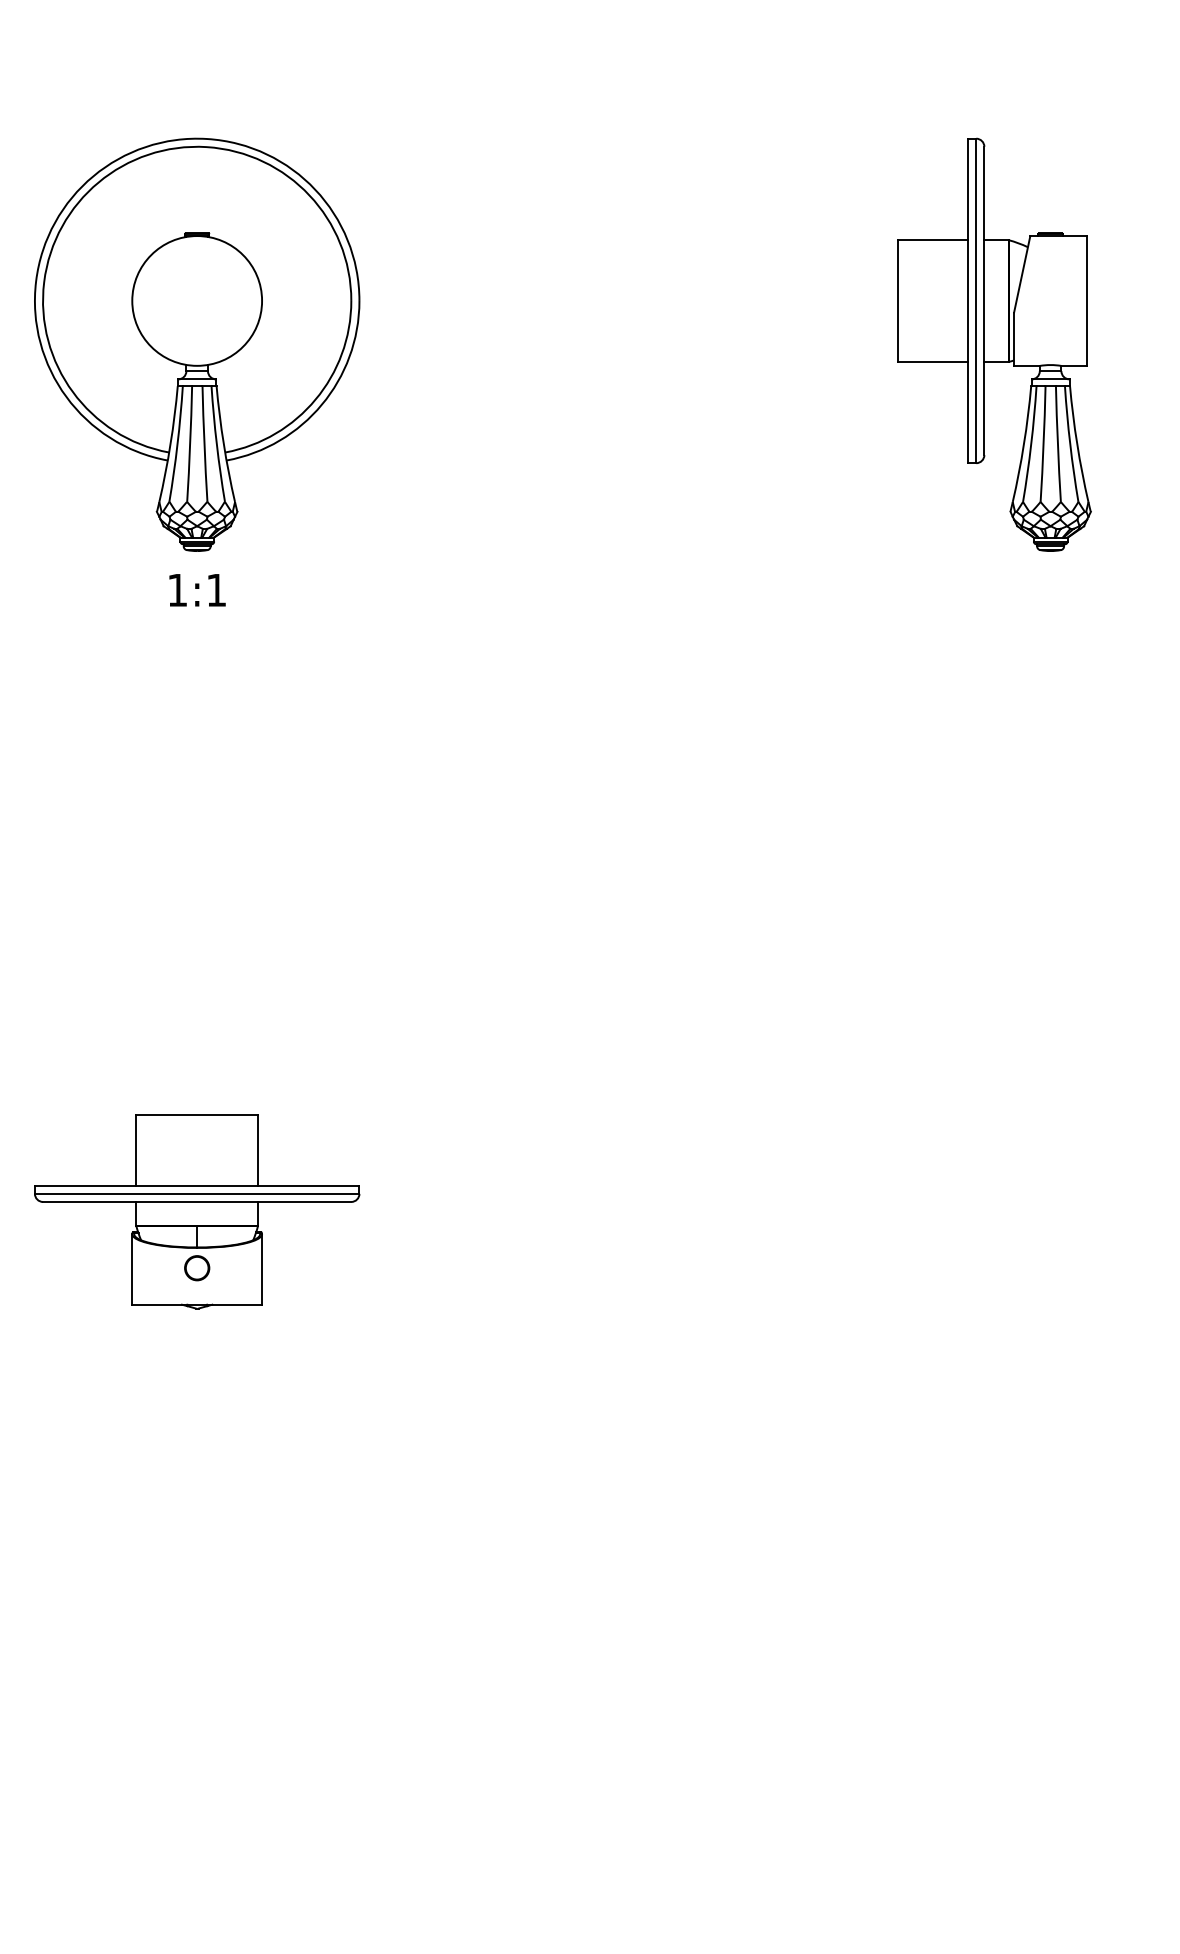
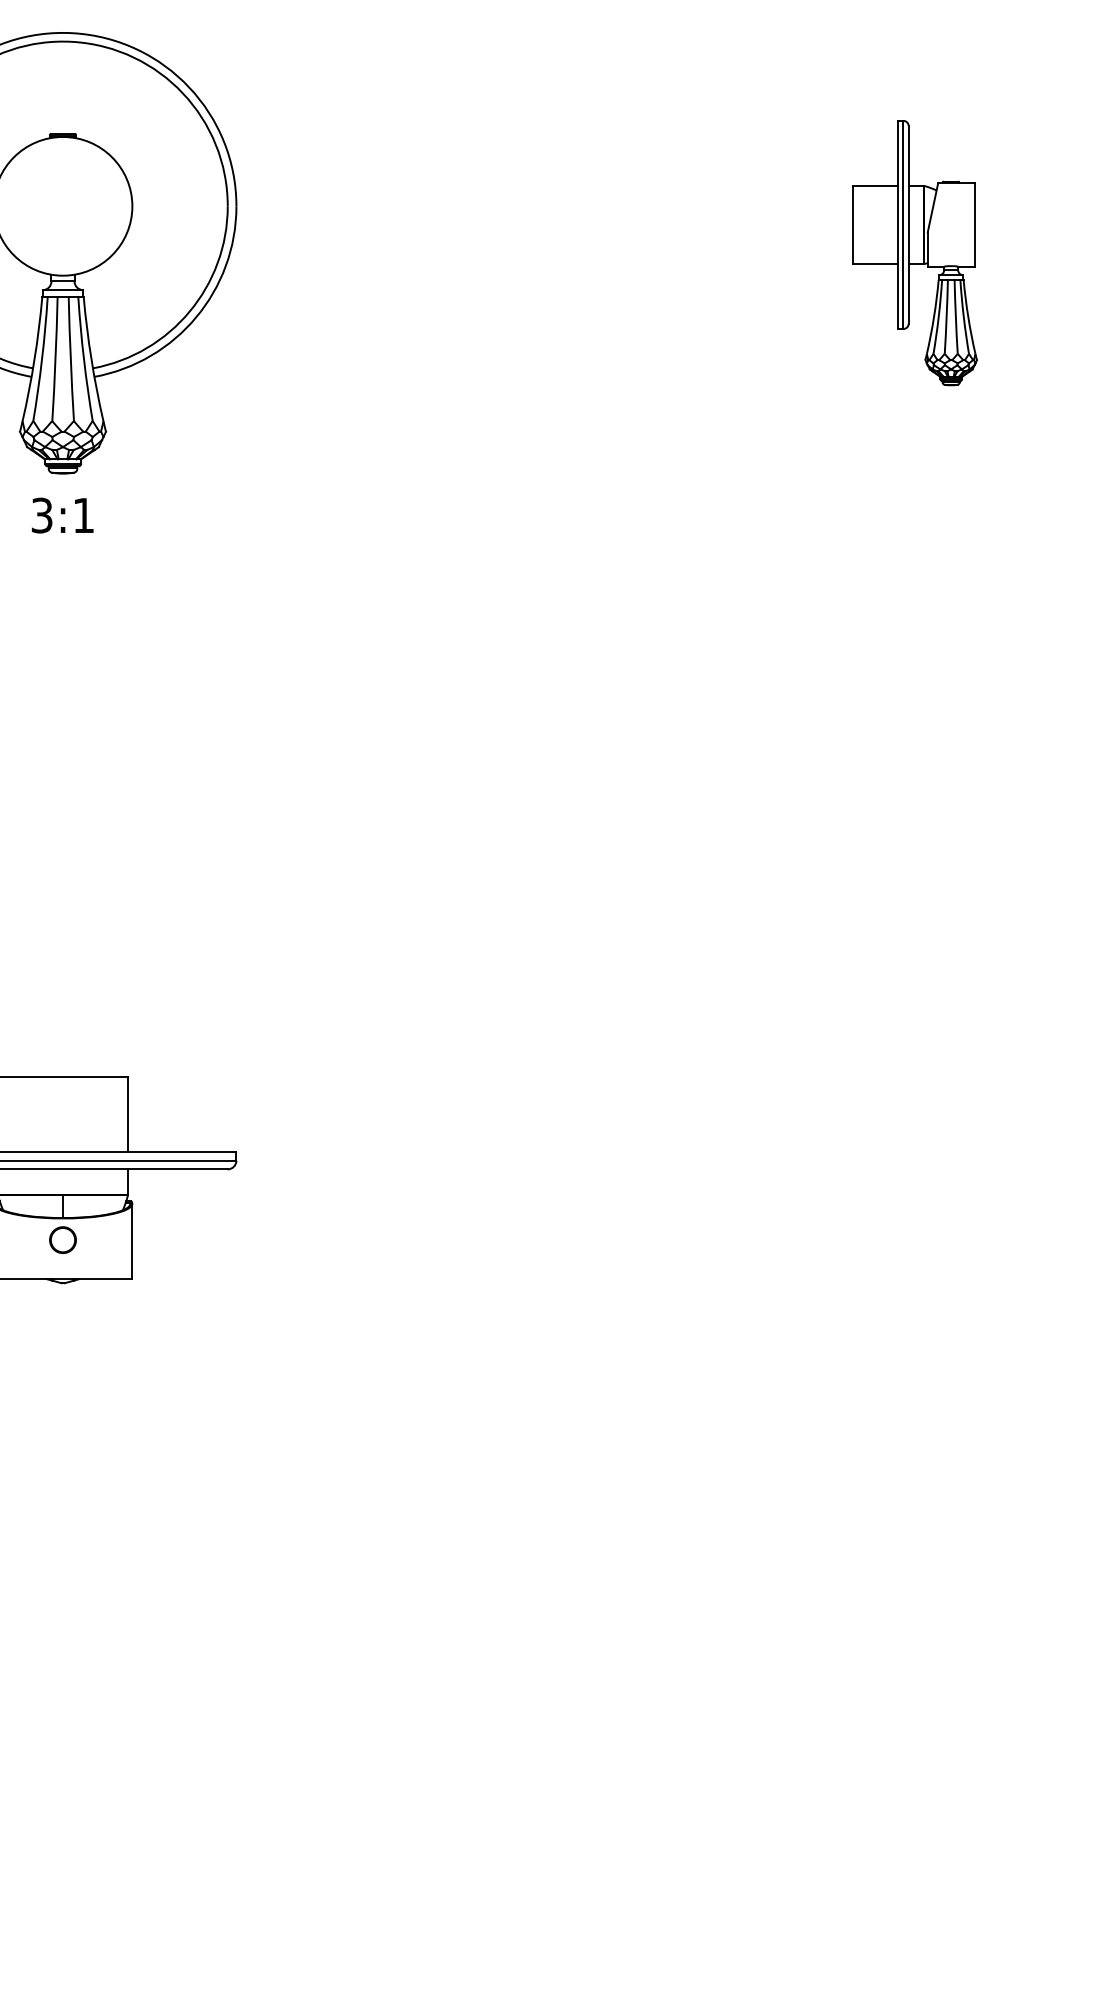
part: (994, 344) -> (915, 252), size x0.6
text: (177, 590) -> (41, 515), 1:1 -> 3:1

